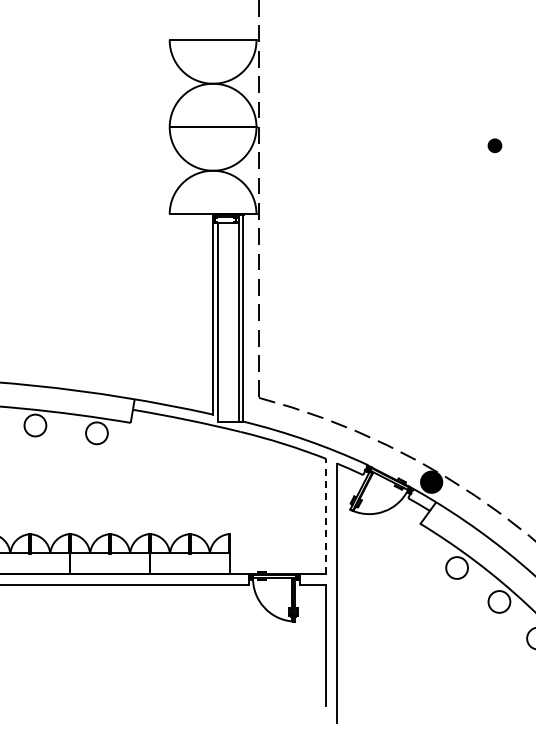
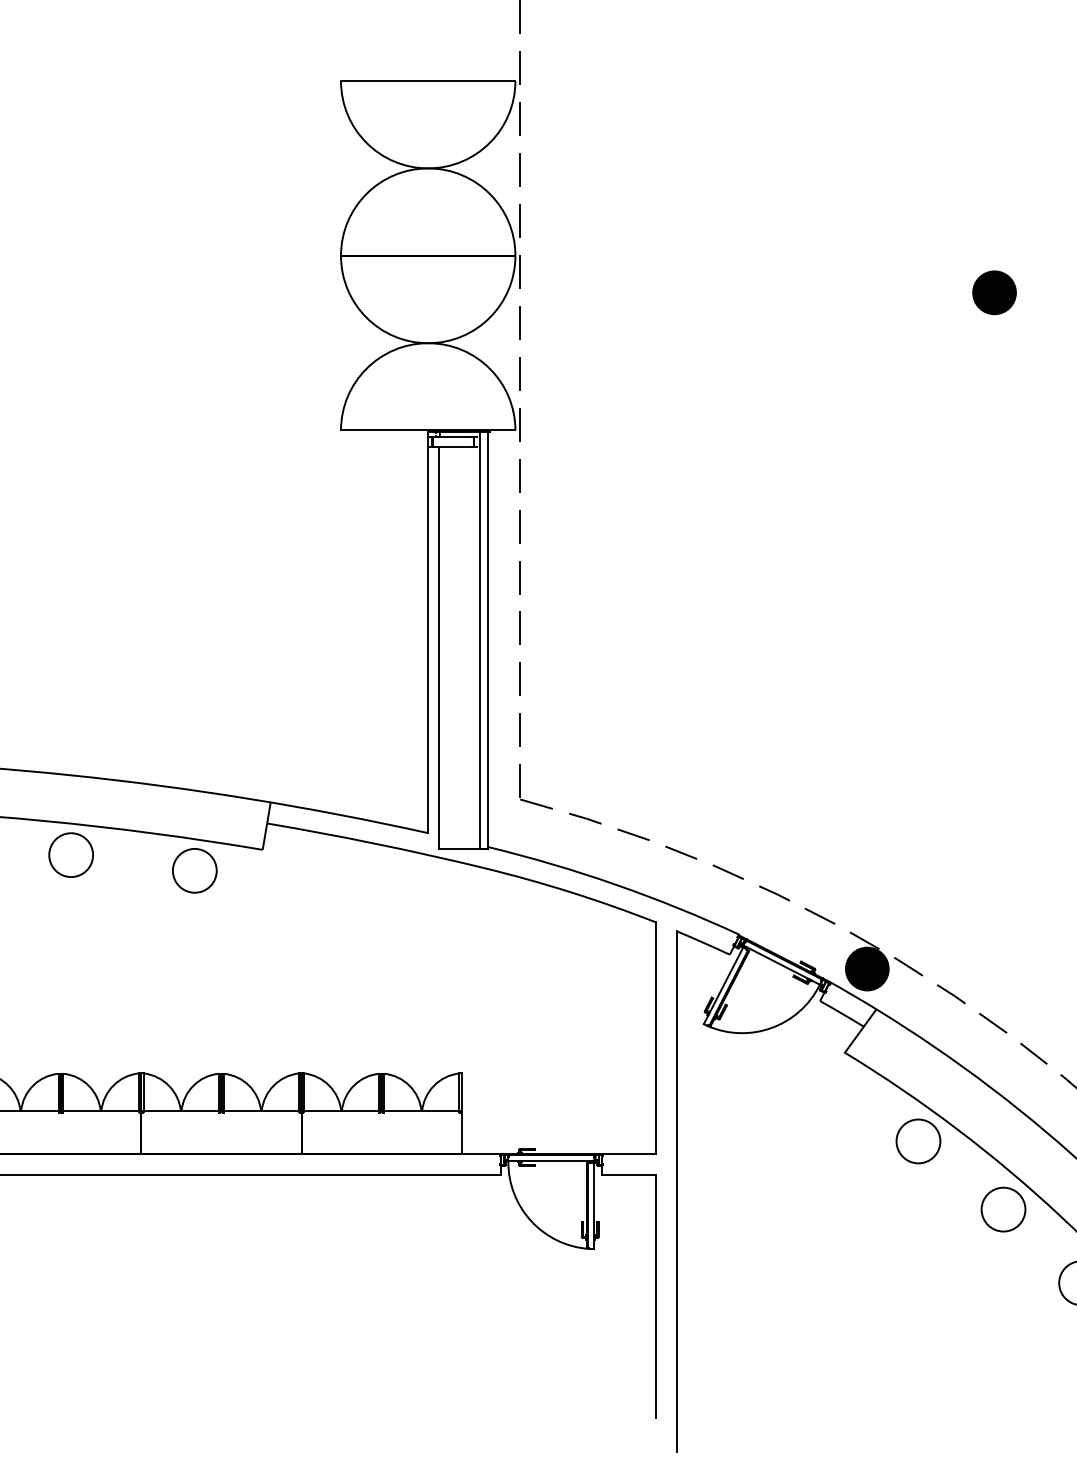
part: (494, 145) -> (993, 292), size x1.67
line: (326, 516) -> (656, 1037), dashed -> solid

